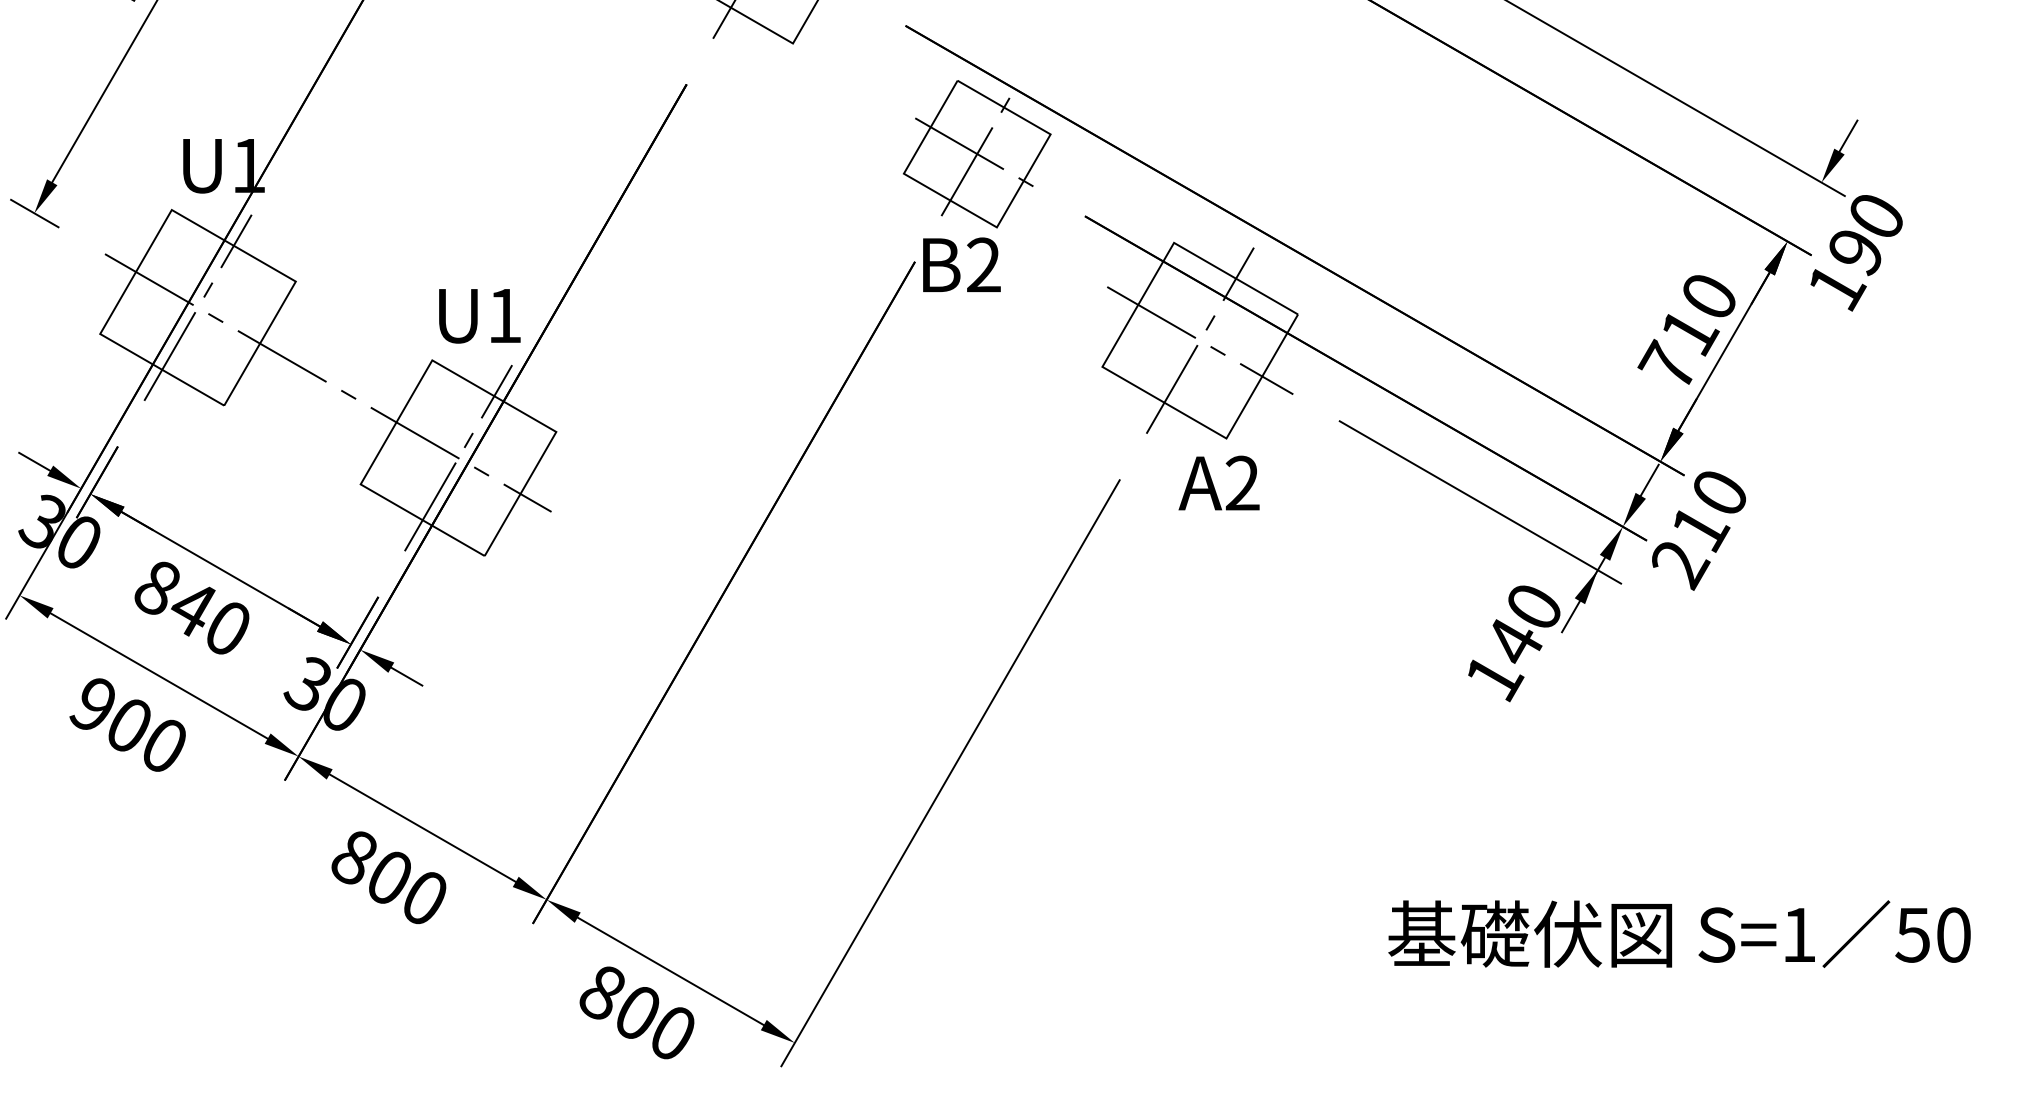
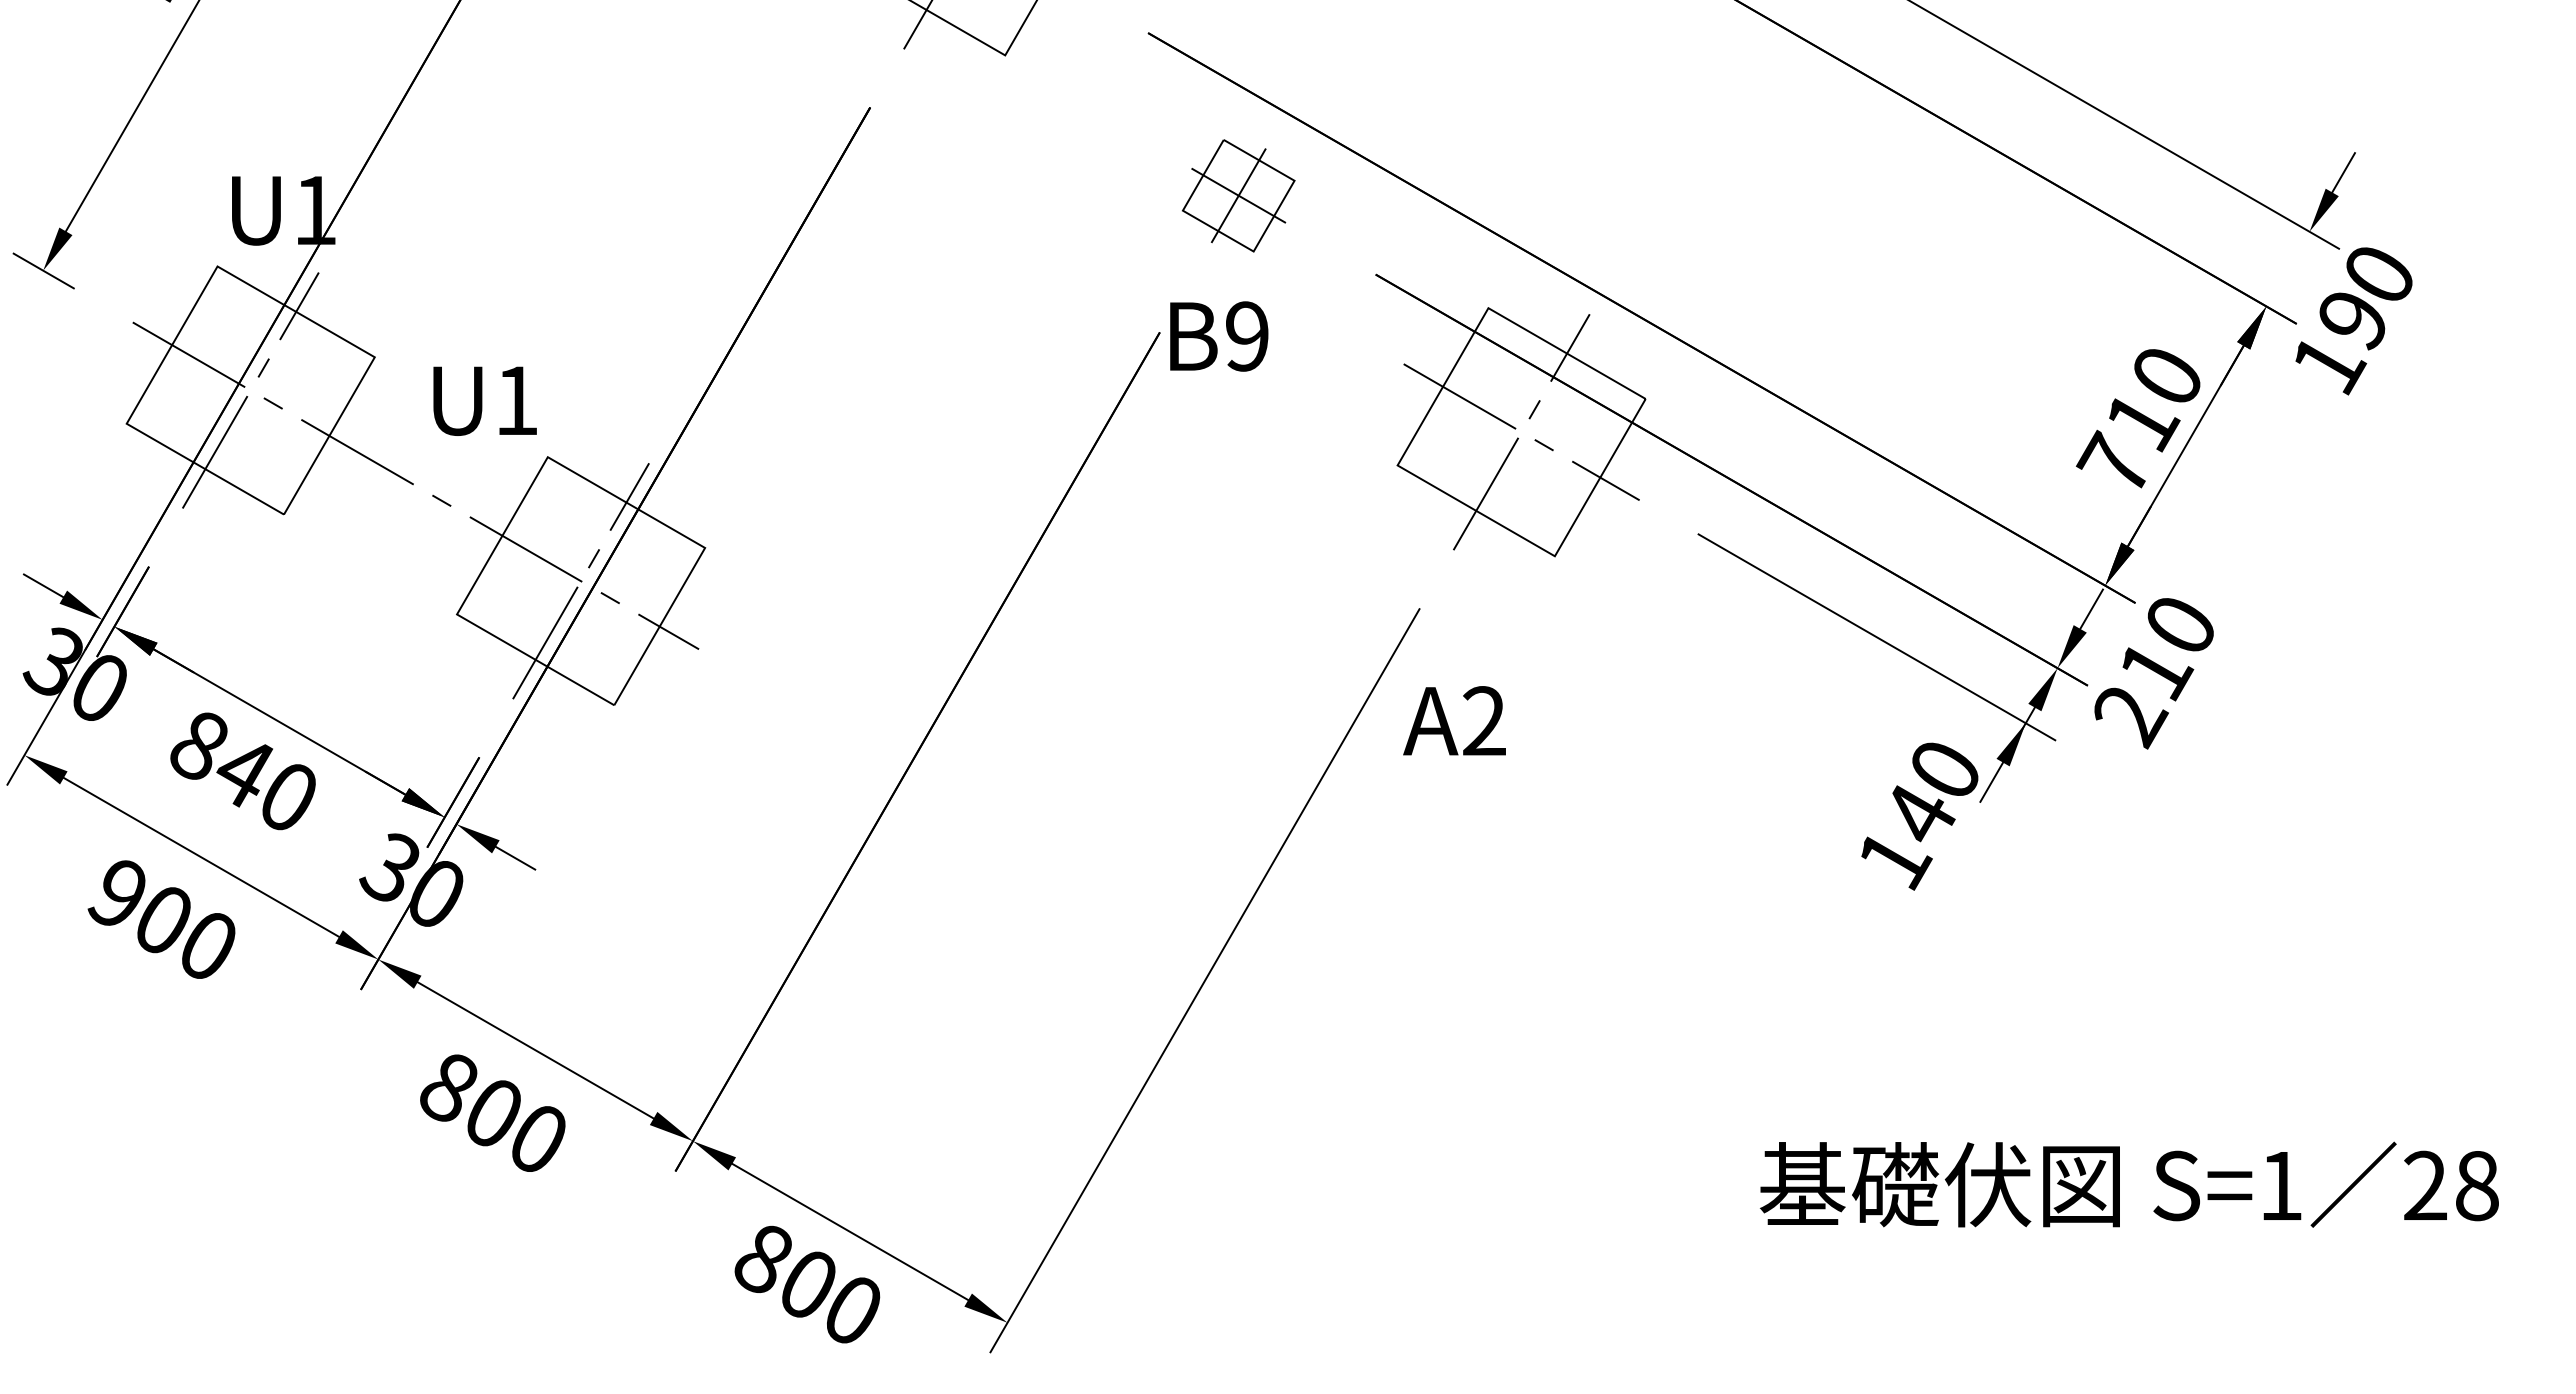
part: (976, 154) -> (1238, 195), size x0.6
text: (983, 265) -> (1246, 336), B2 -> B9
text: (479, 315) -> (484, 400), moved
text: (1219, 482) -> (1454, 720), moved
text: (1932, 934) -> (2450, 1185), 50 -> 28

